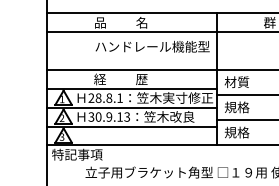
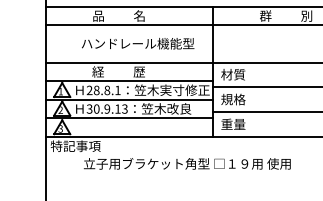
text: (153, 46) -> (138, 43), moved
text: (237, 132) -> (233, 124), 規格 -> 重量

